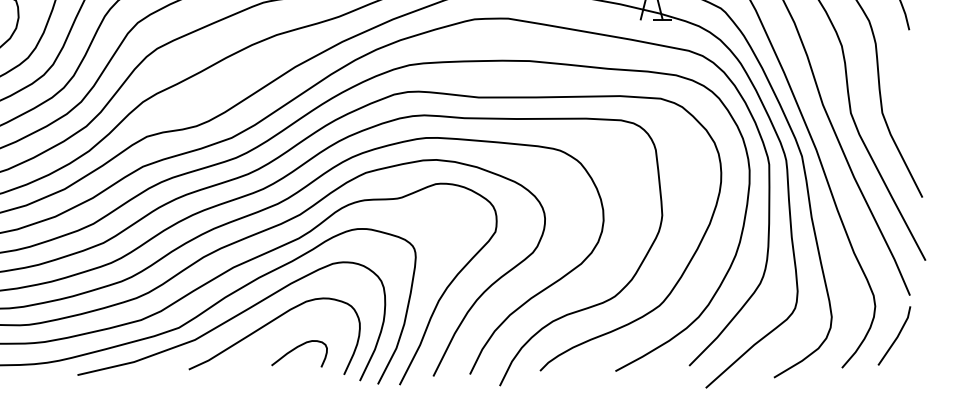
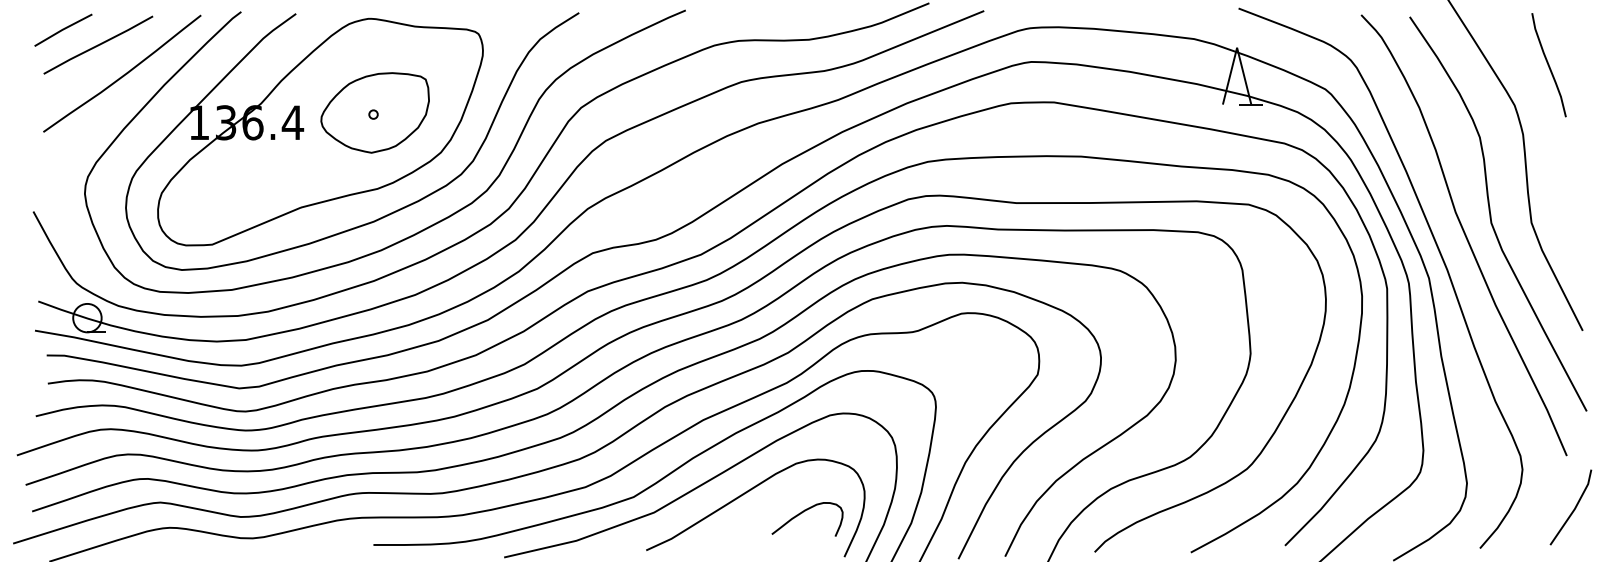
line: (896, 337) -> (1573, 509), moved
curve: (295, 349) -> (802, 513), moved

